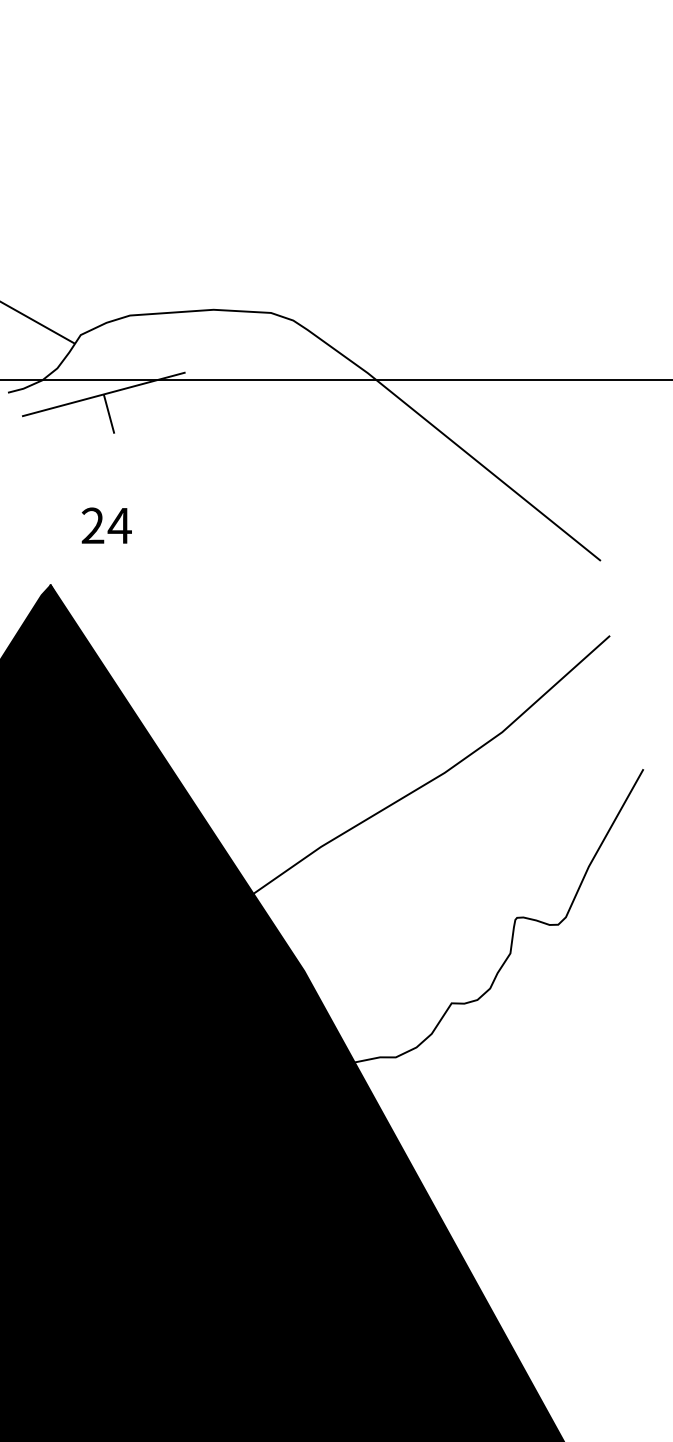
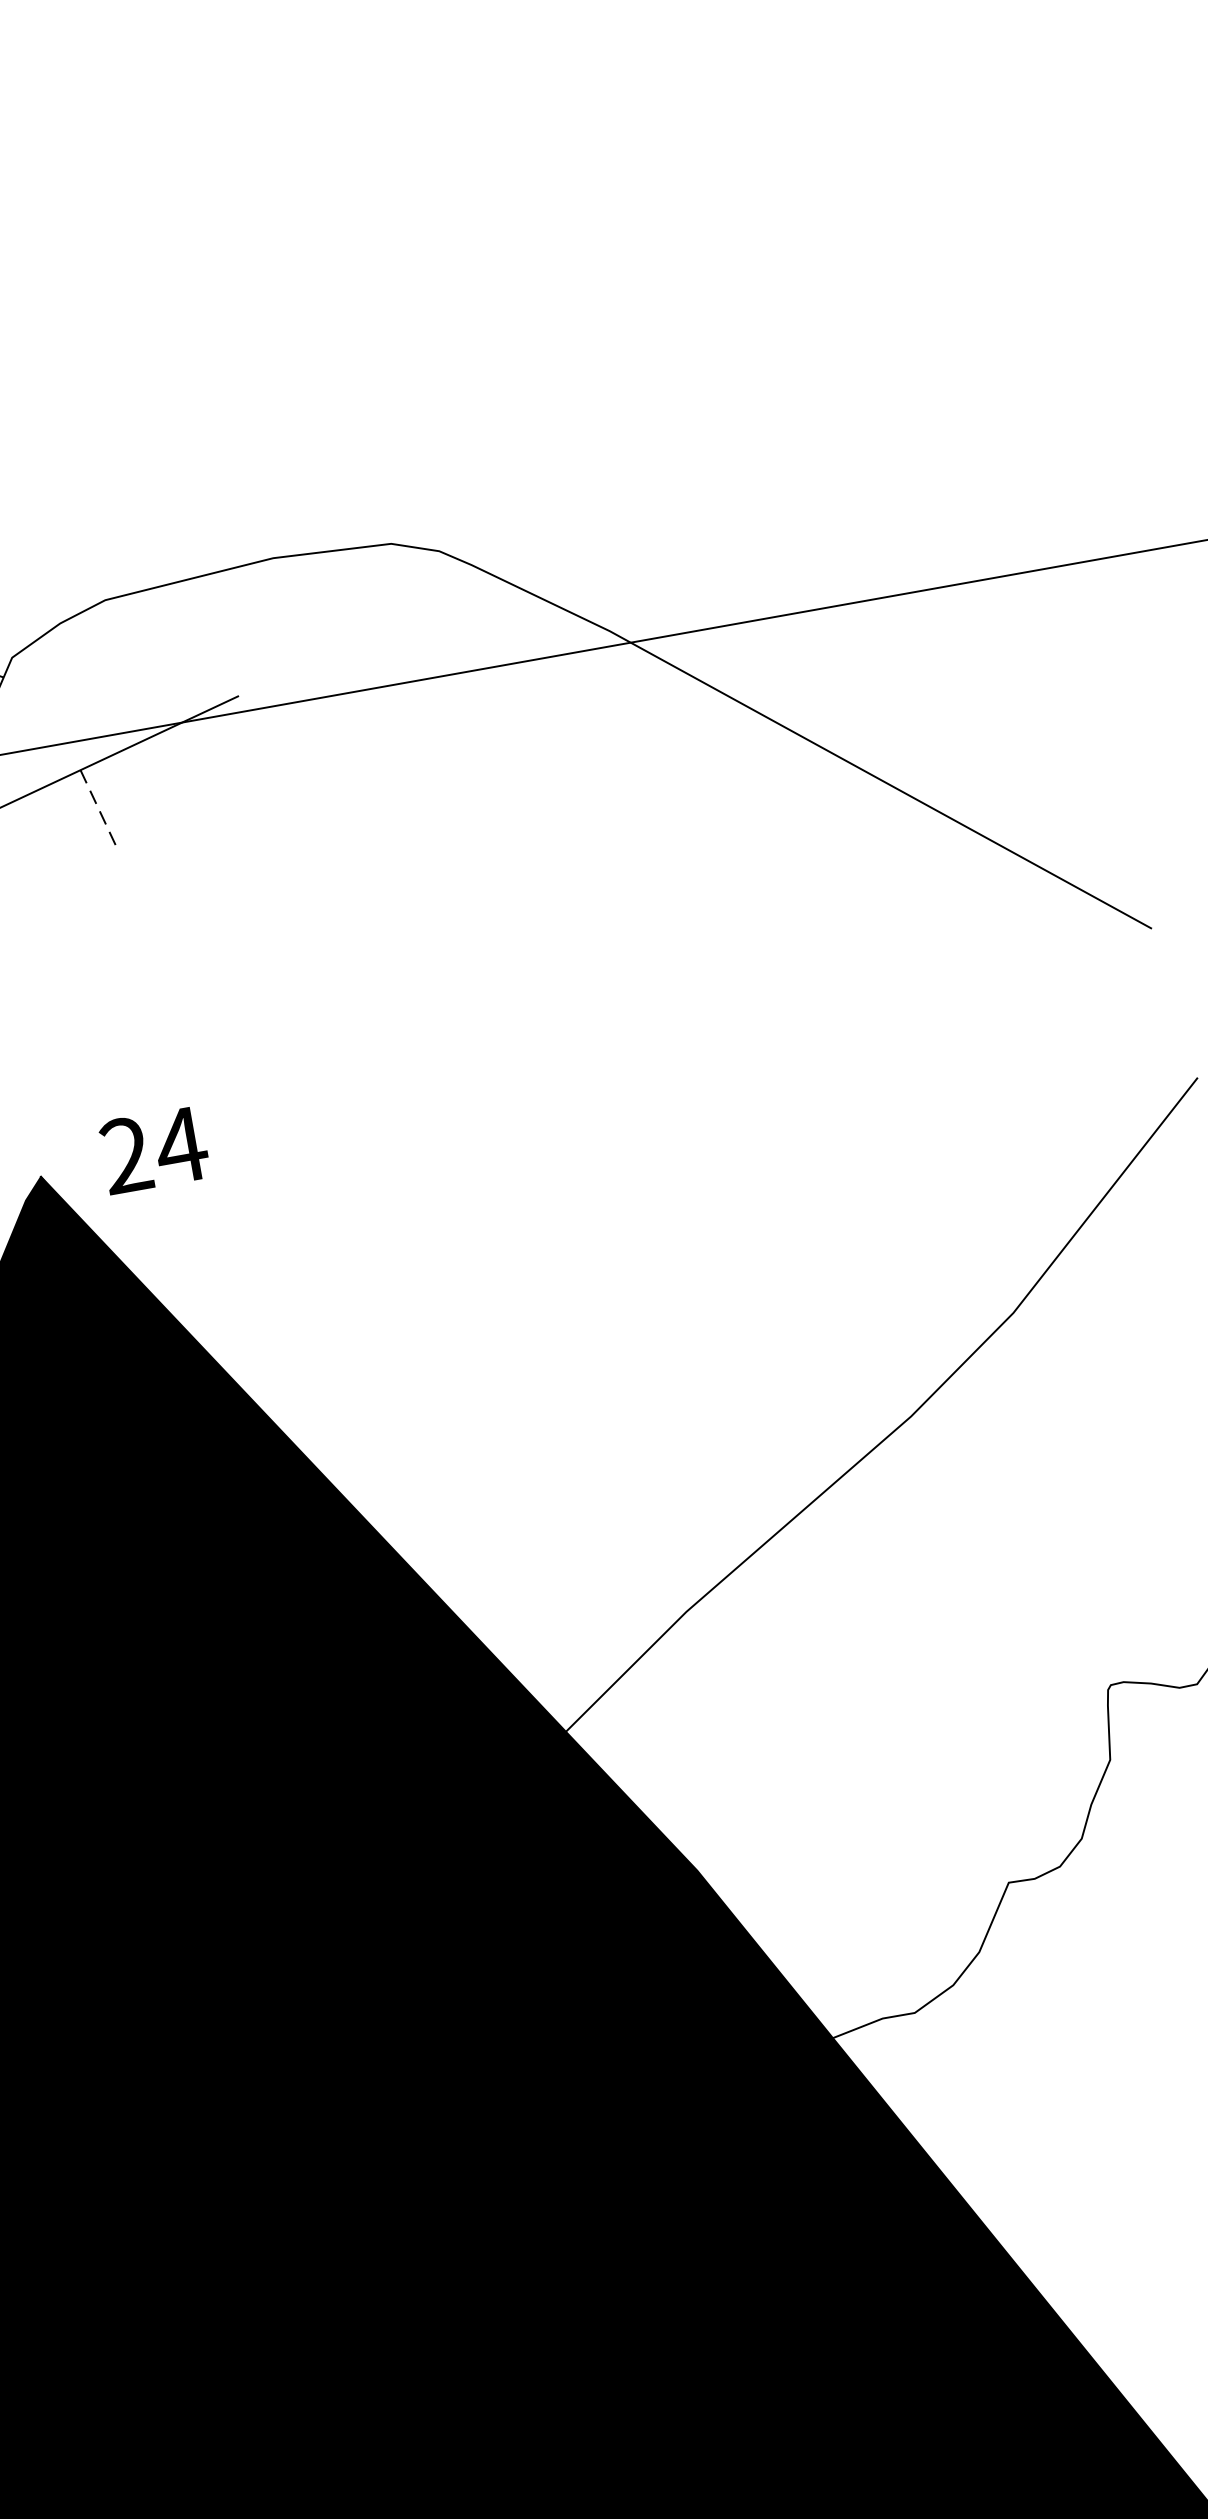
line: (109, 414) -> (99, 808), solid -> dashed
text: (106, 525) -> (153, 1149), moved

